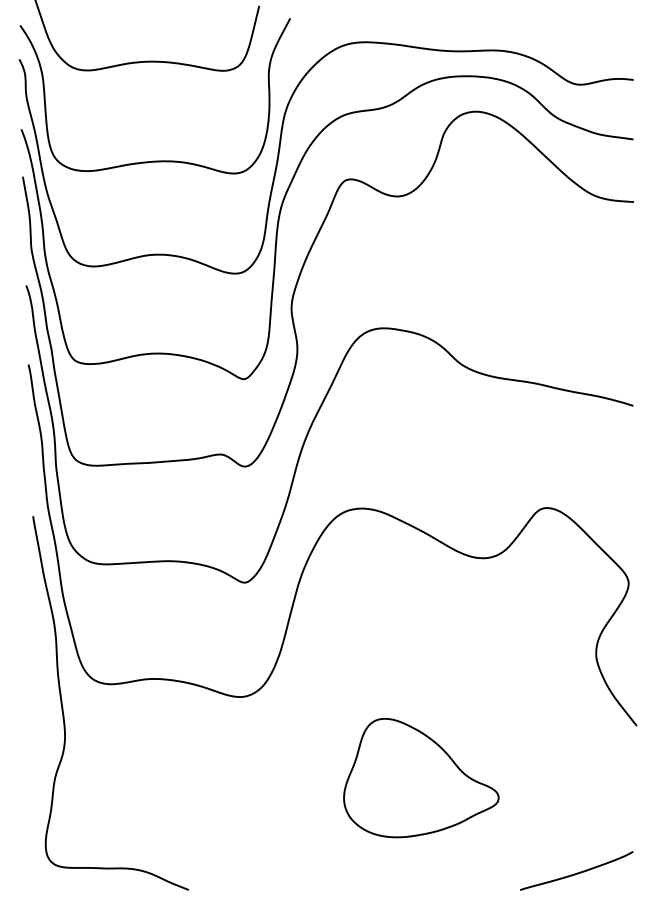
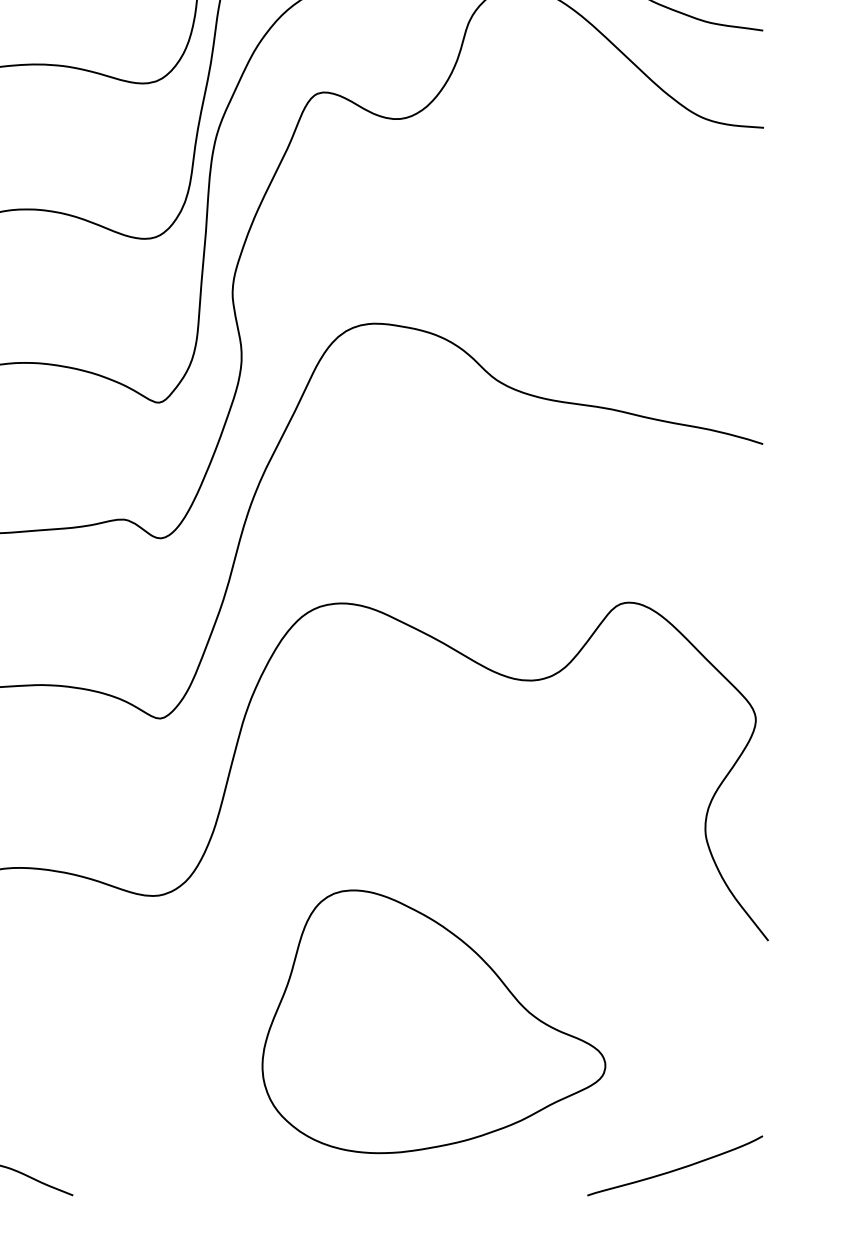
part: (421, 777) -> (434, 1020), size x1.43

